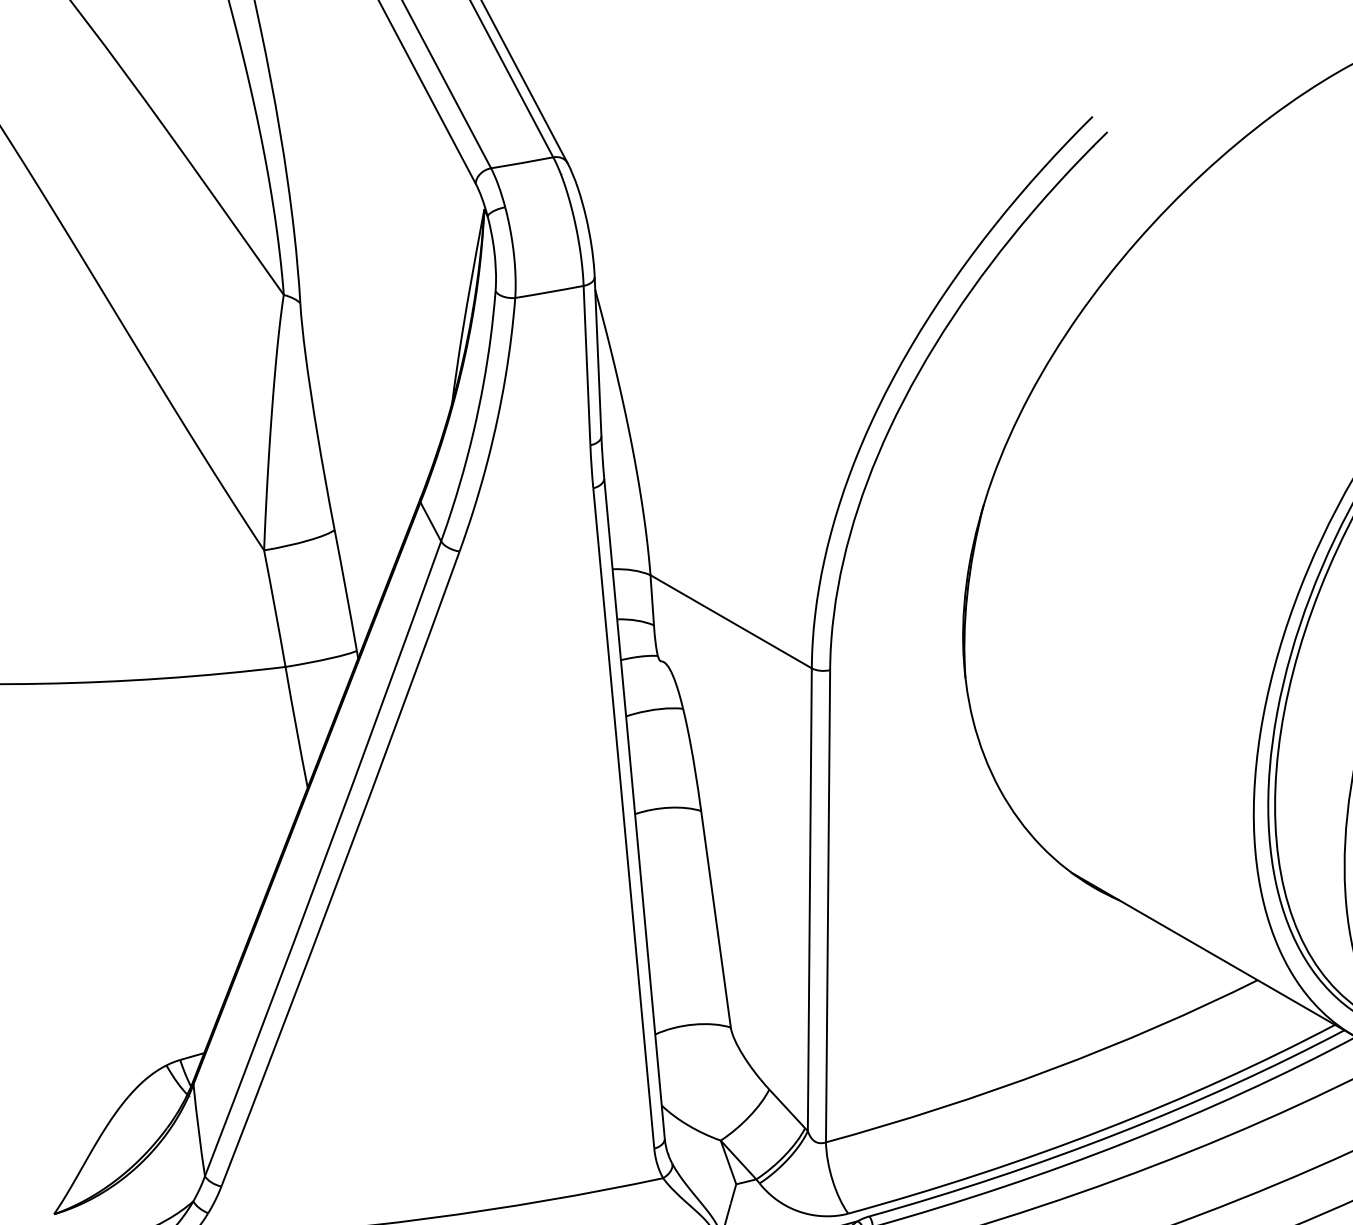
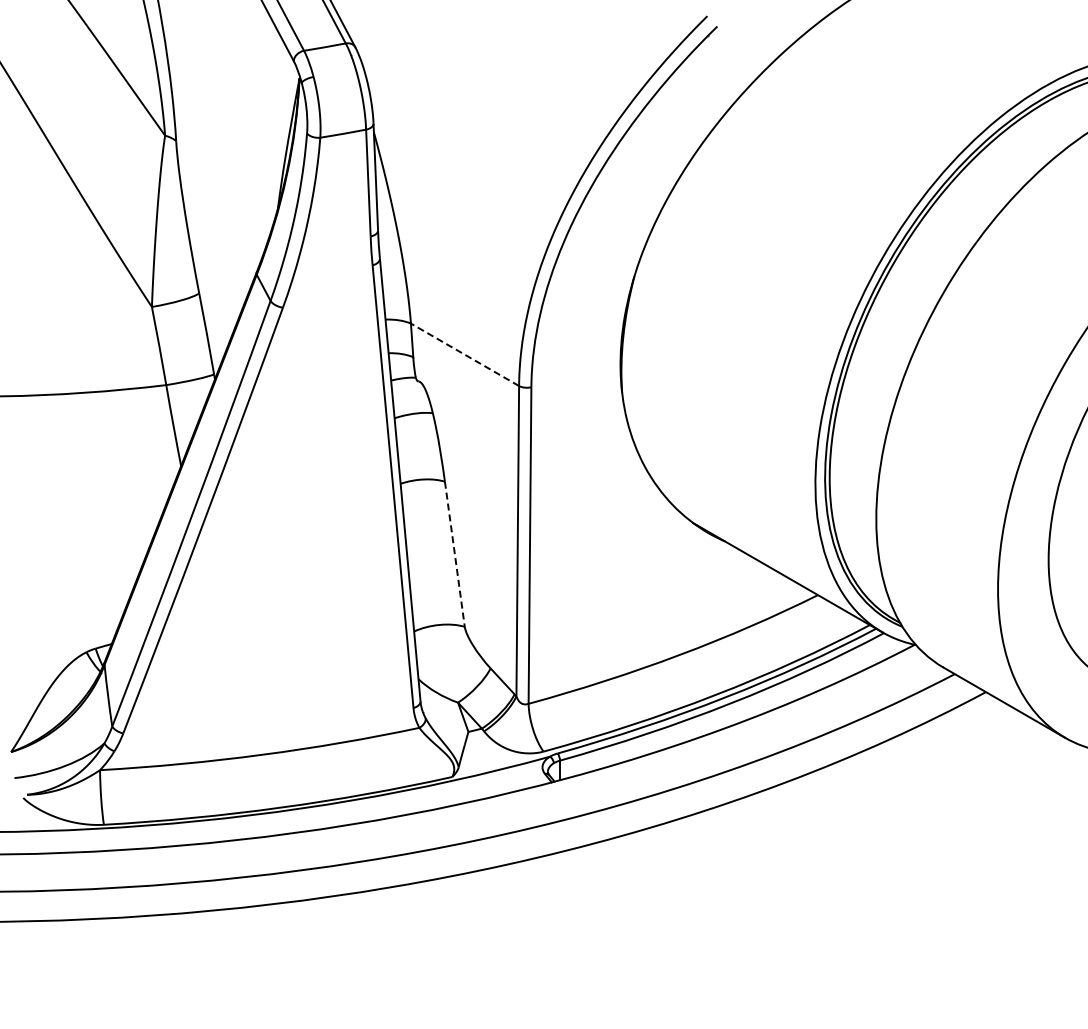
line: (730, 621) -> (464, 354), solid -> dashed
line: (715, 919) -> (454, 554), solid -> dashed

